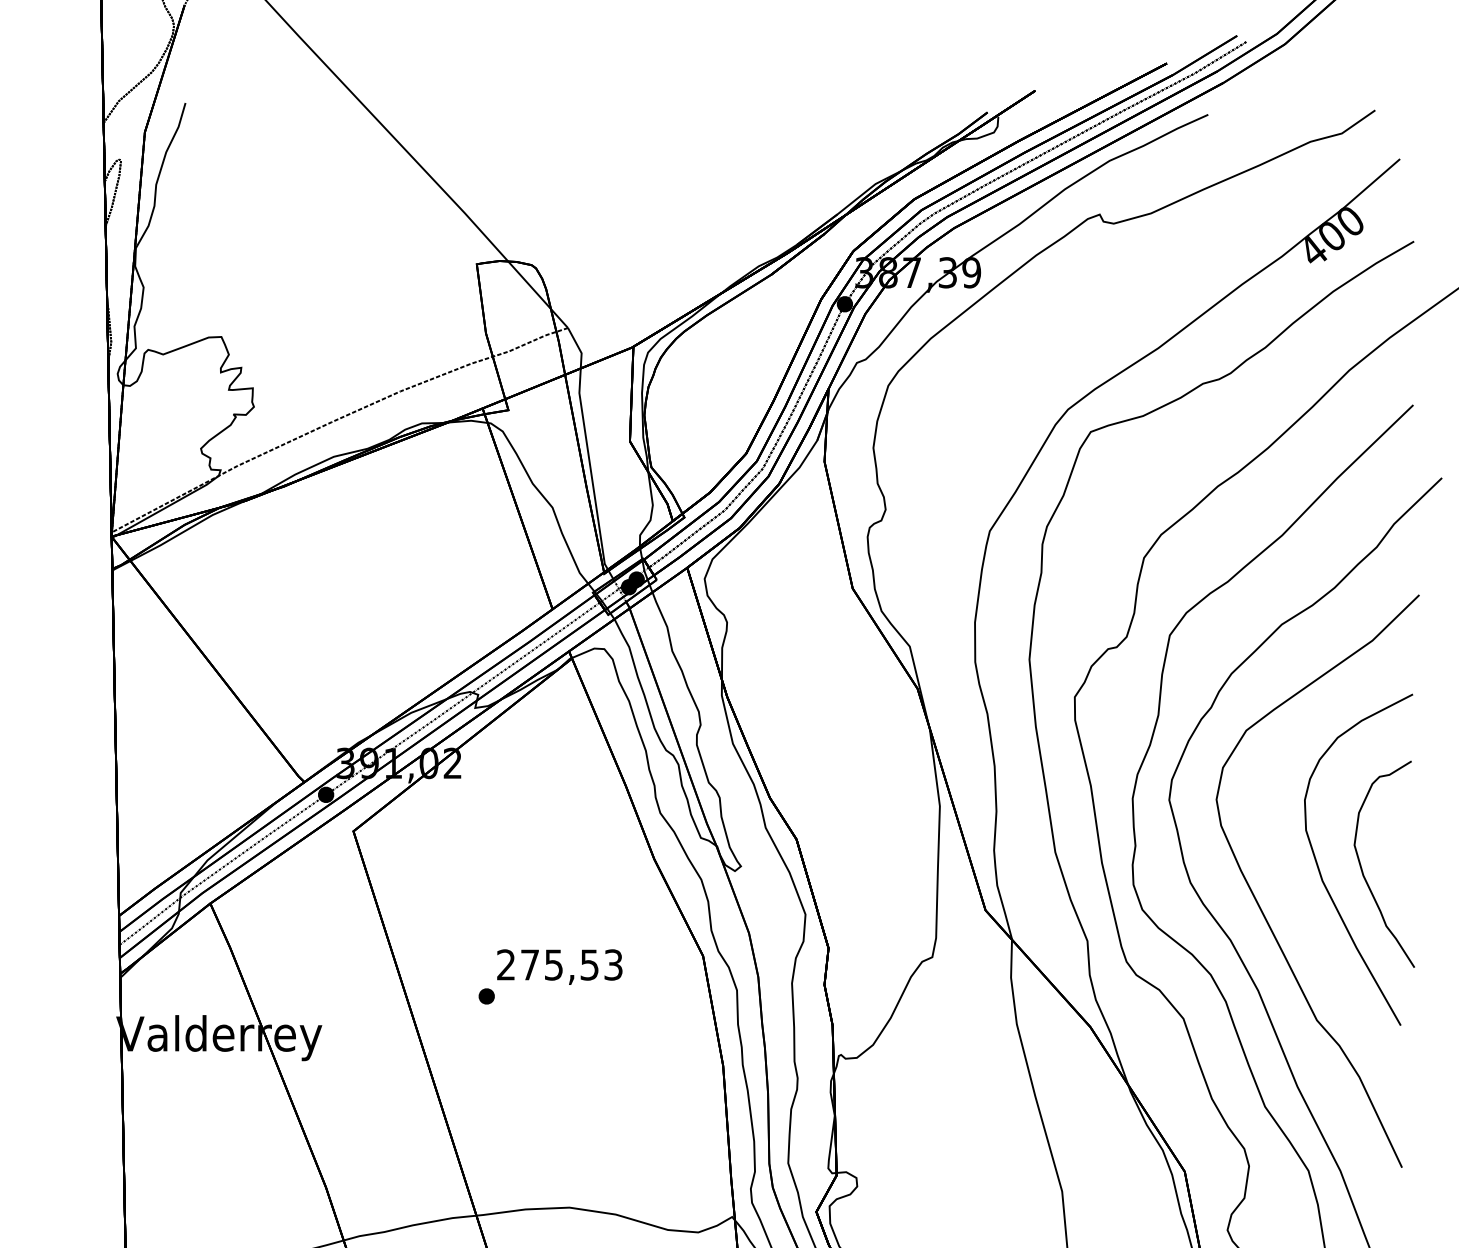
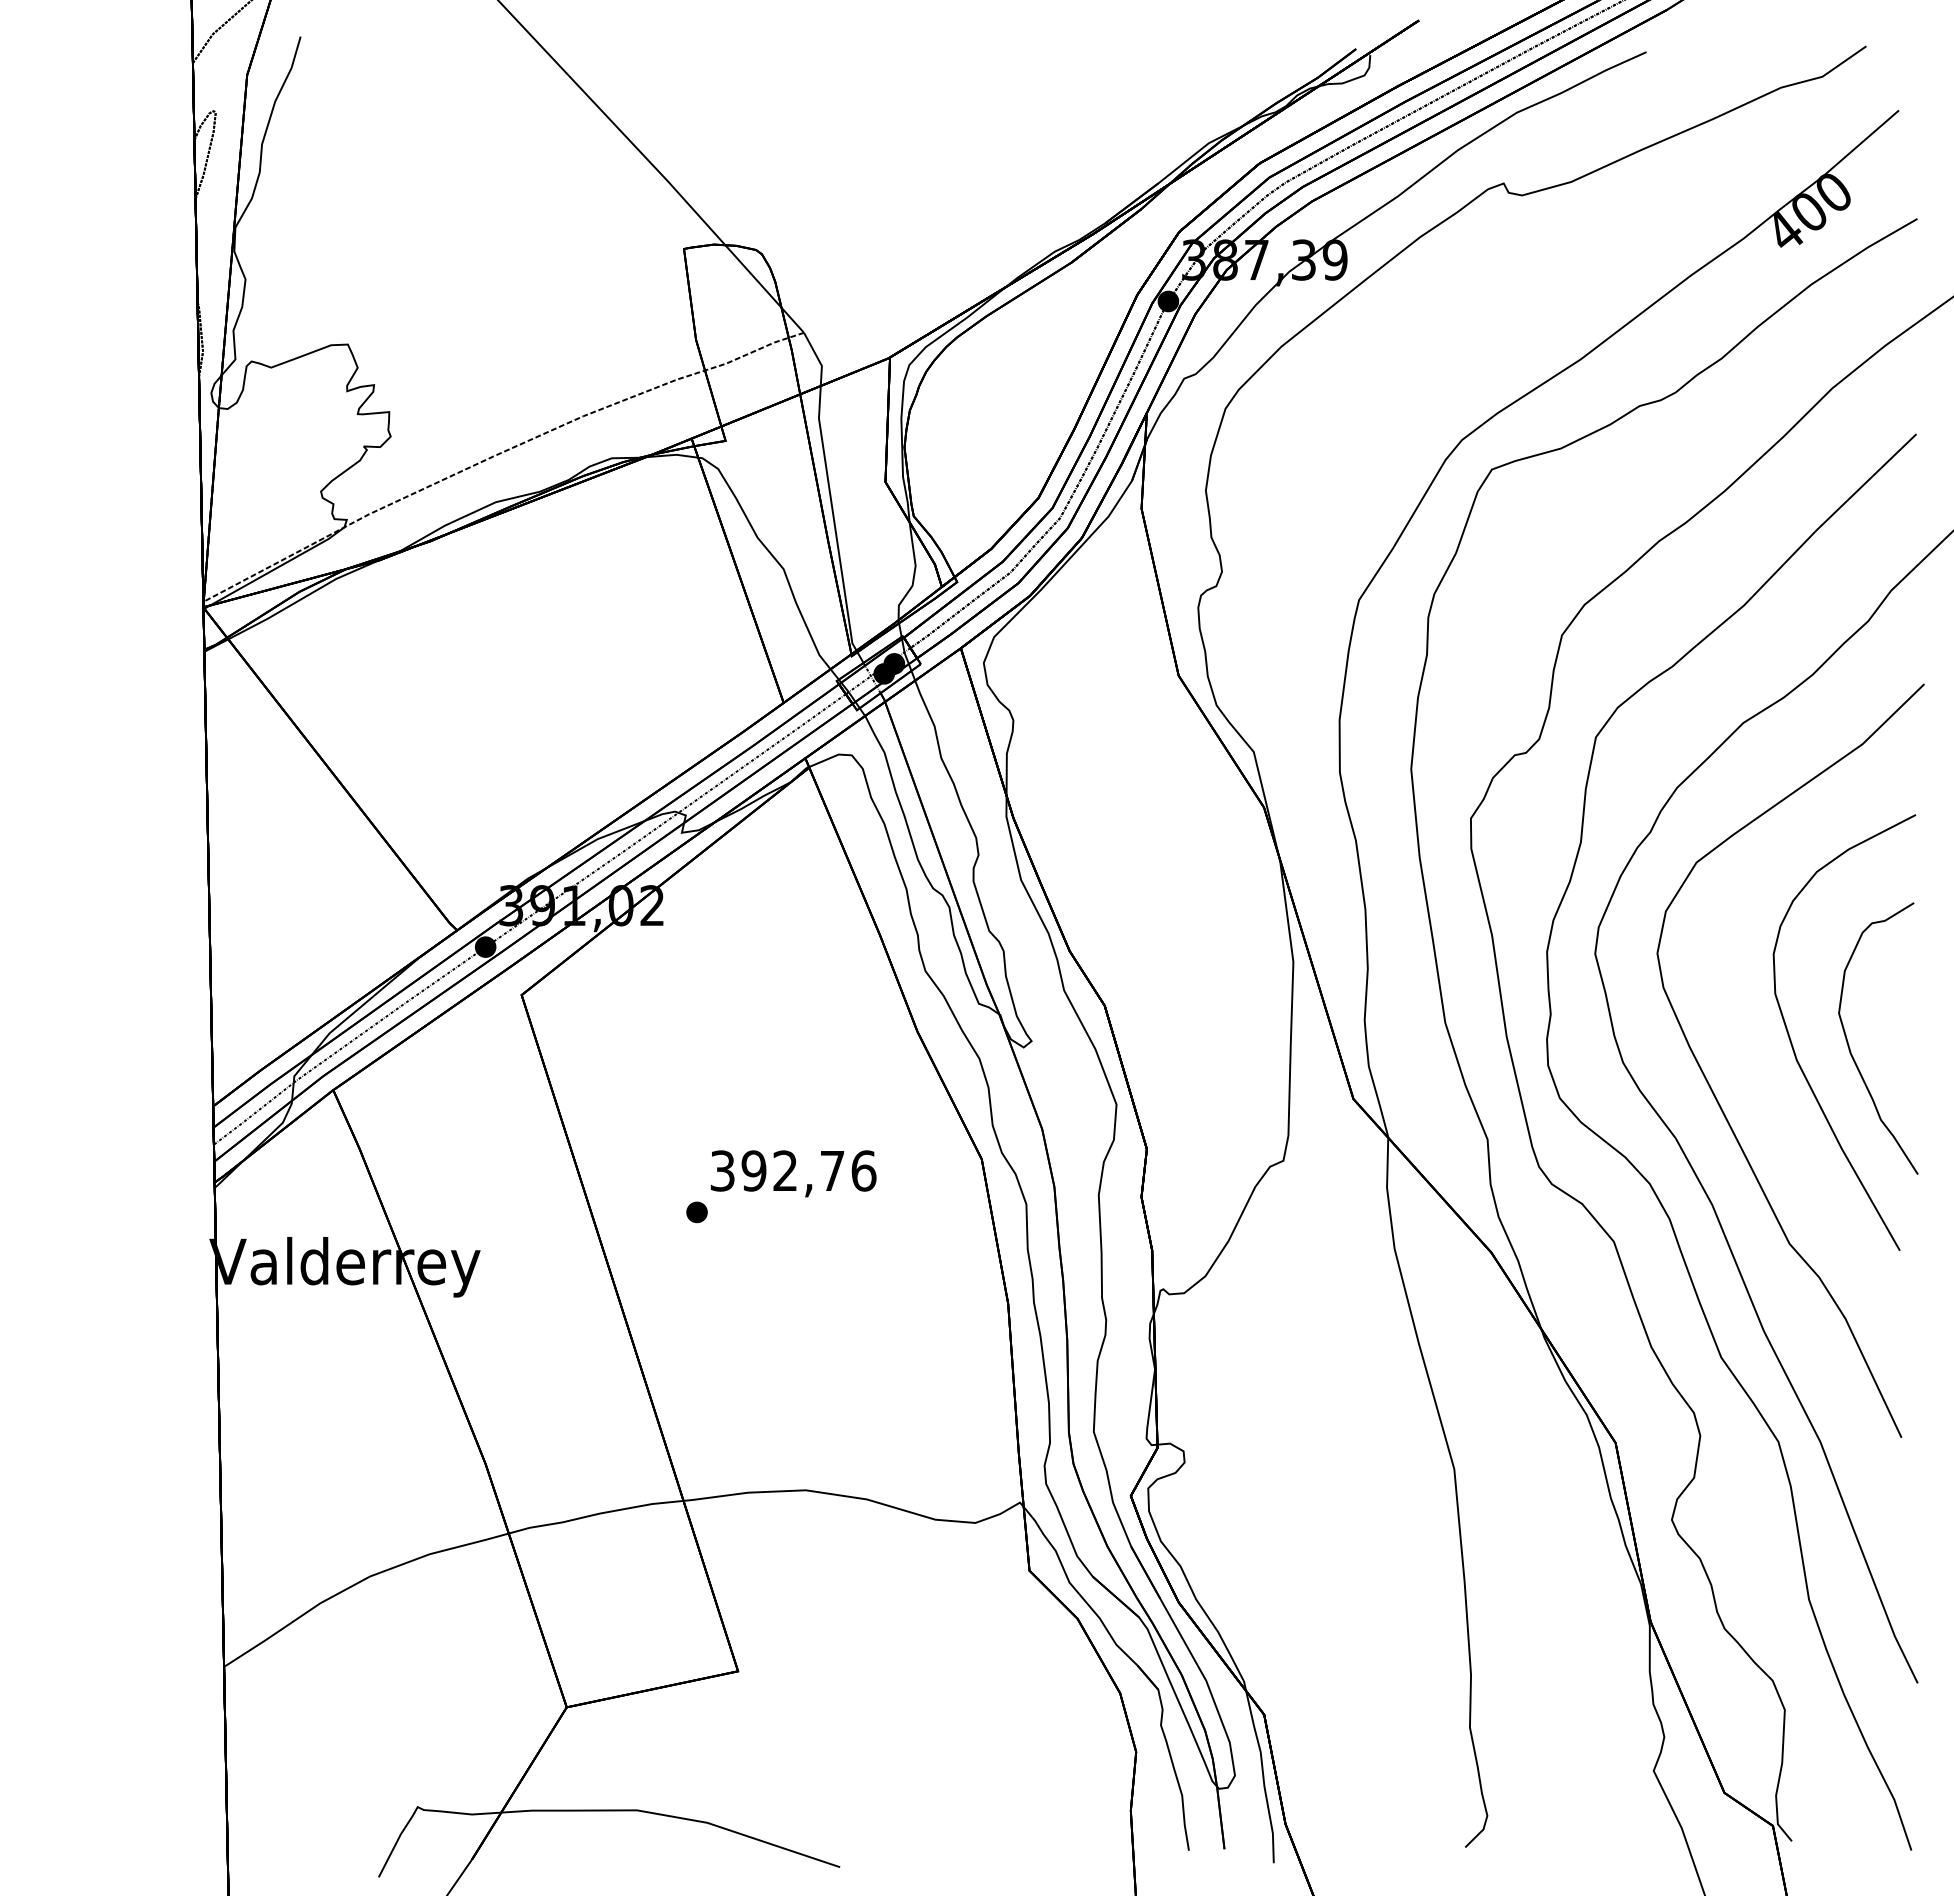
text: (560, 964) -> (793, 1170), 275,53 -> 392,76

